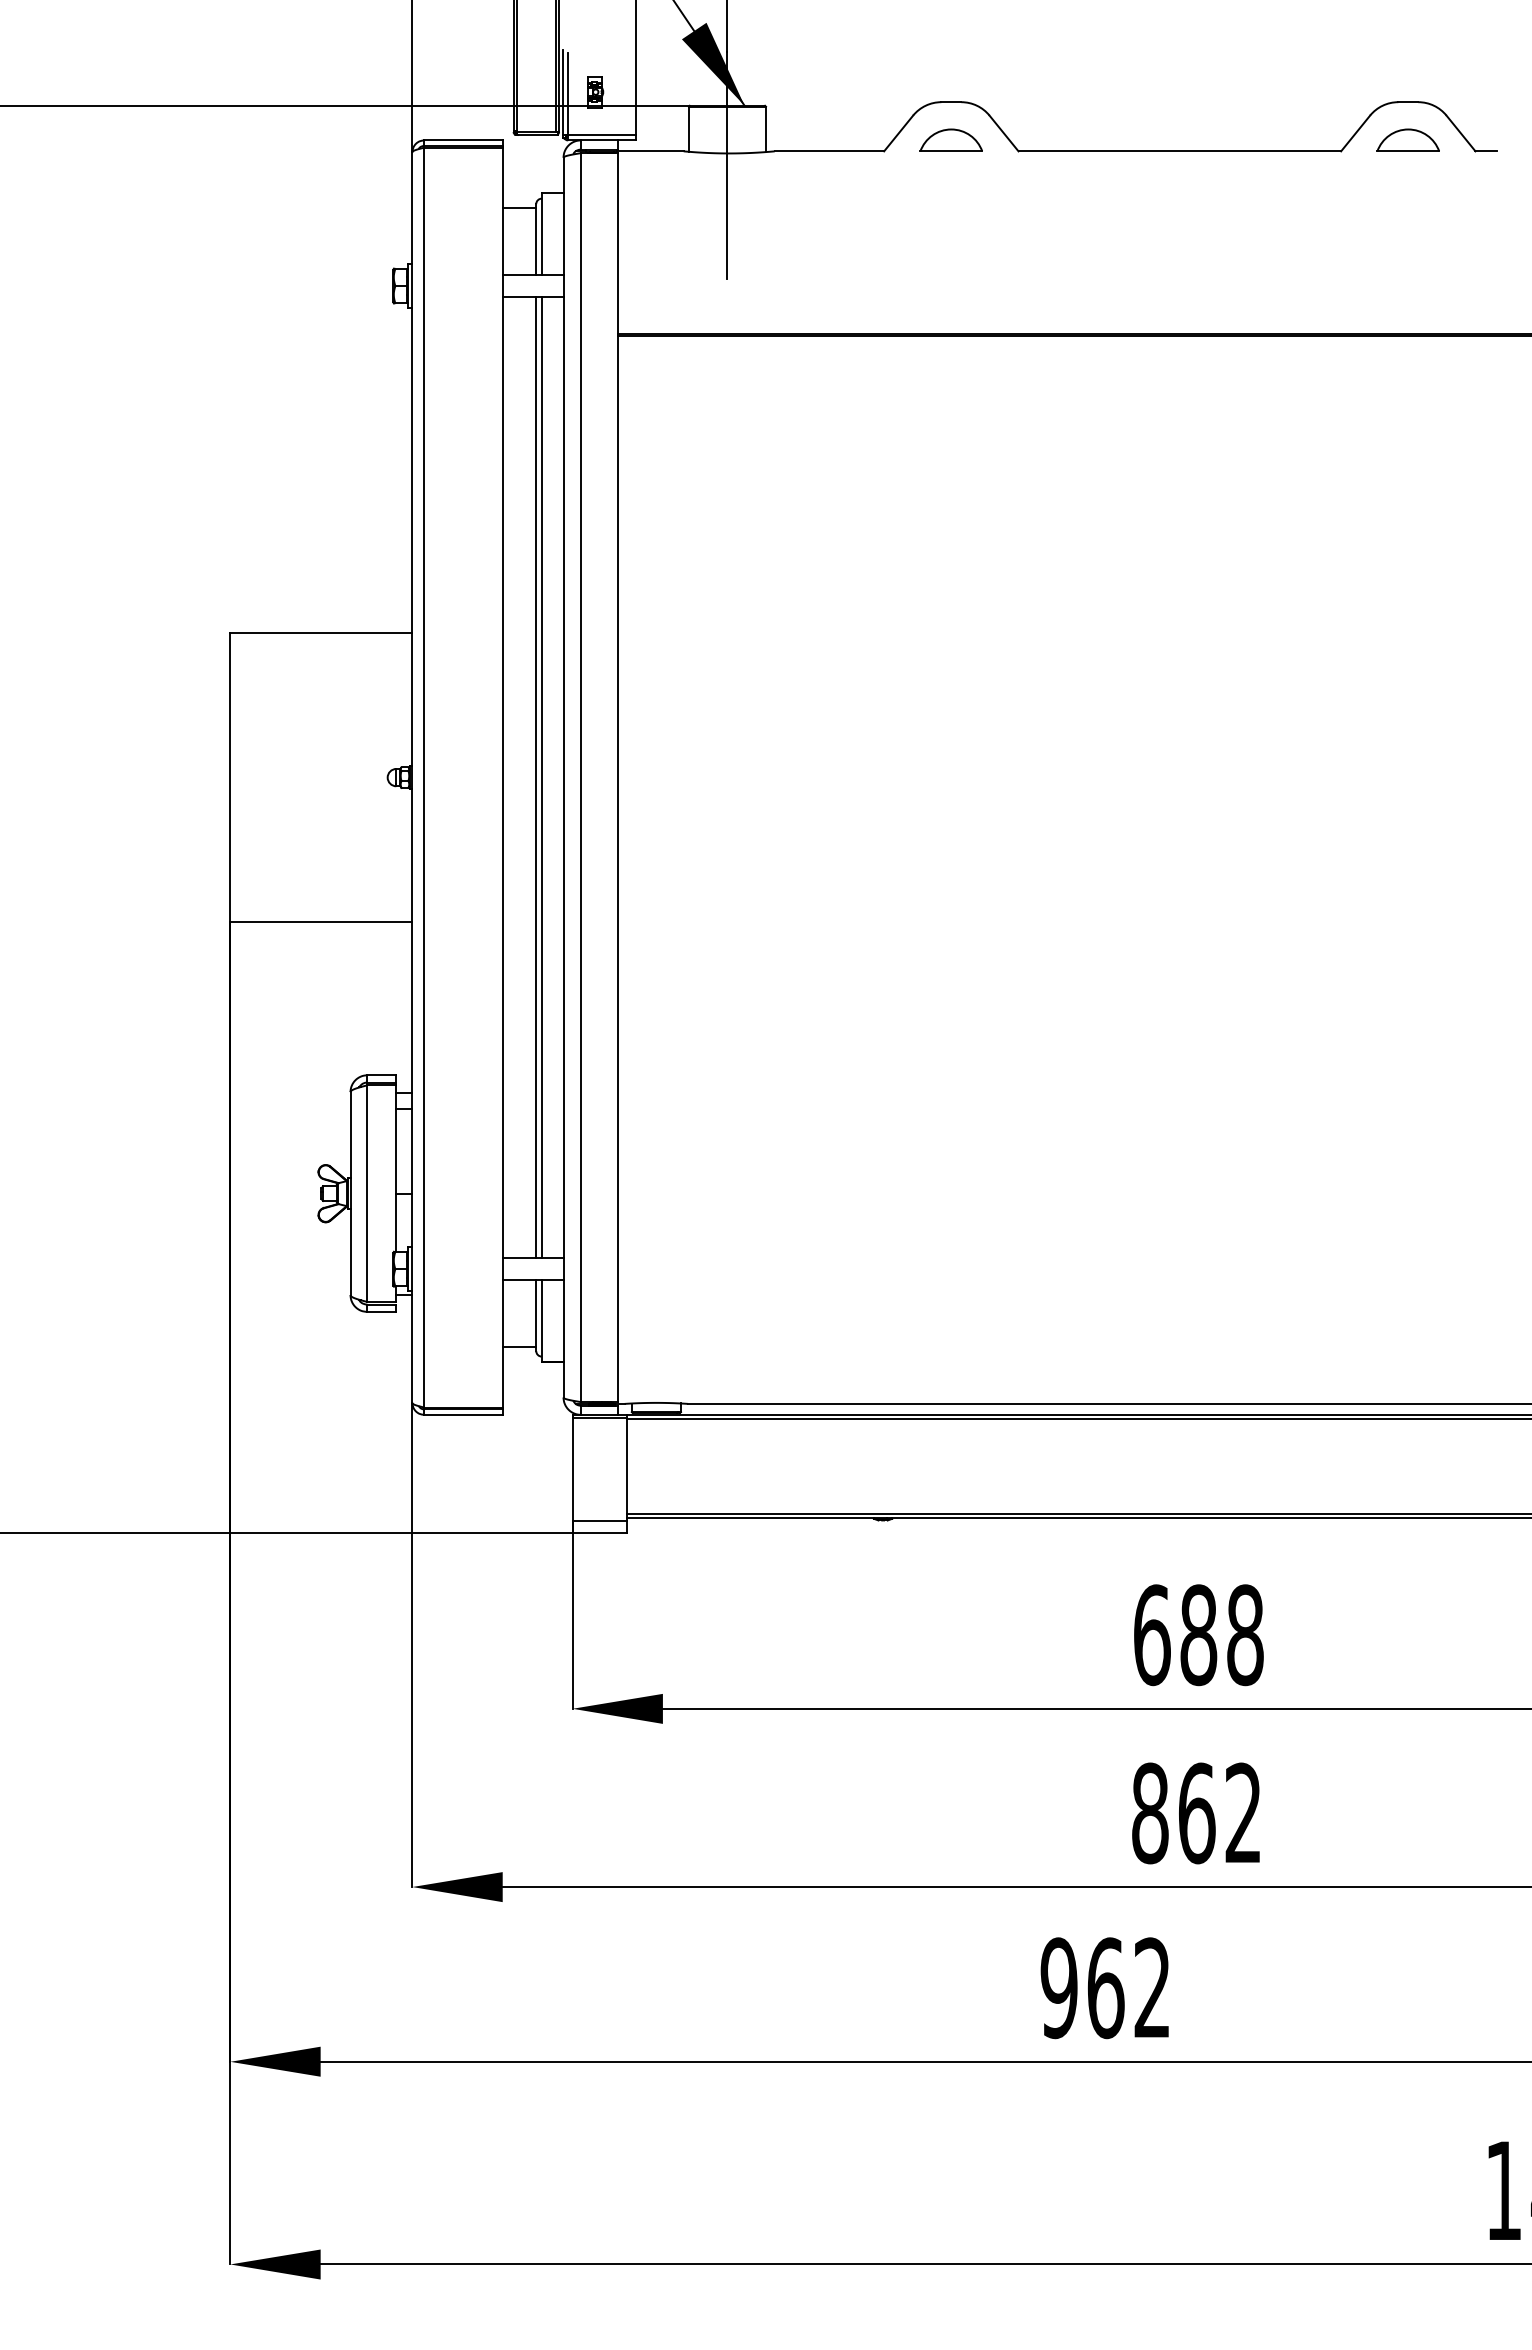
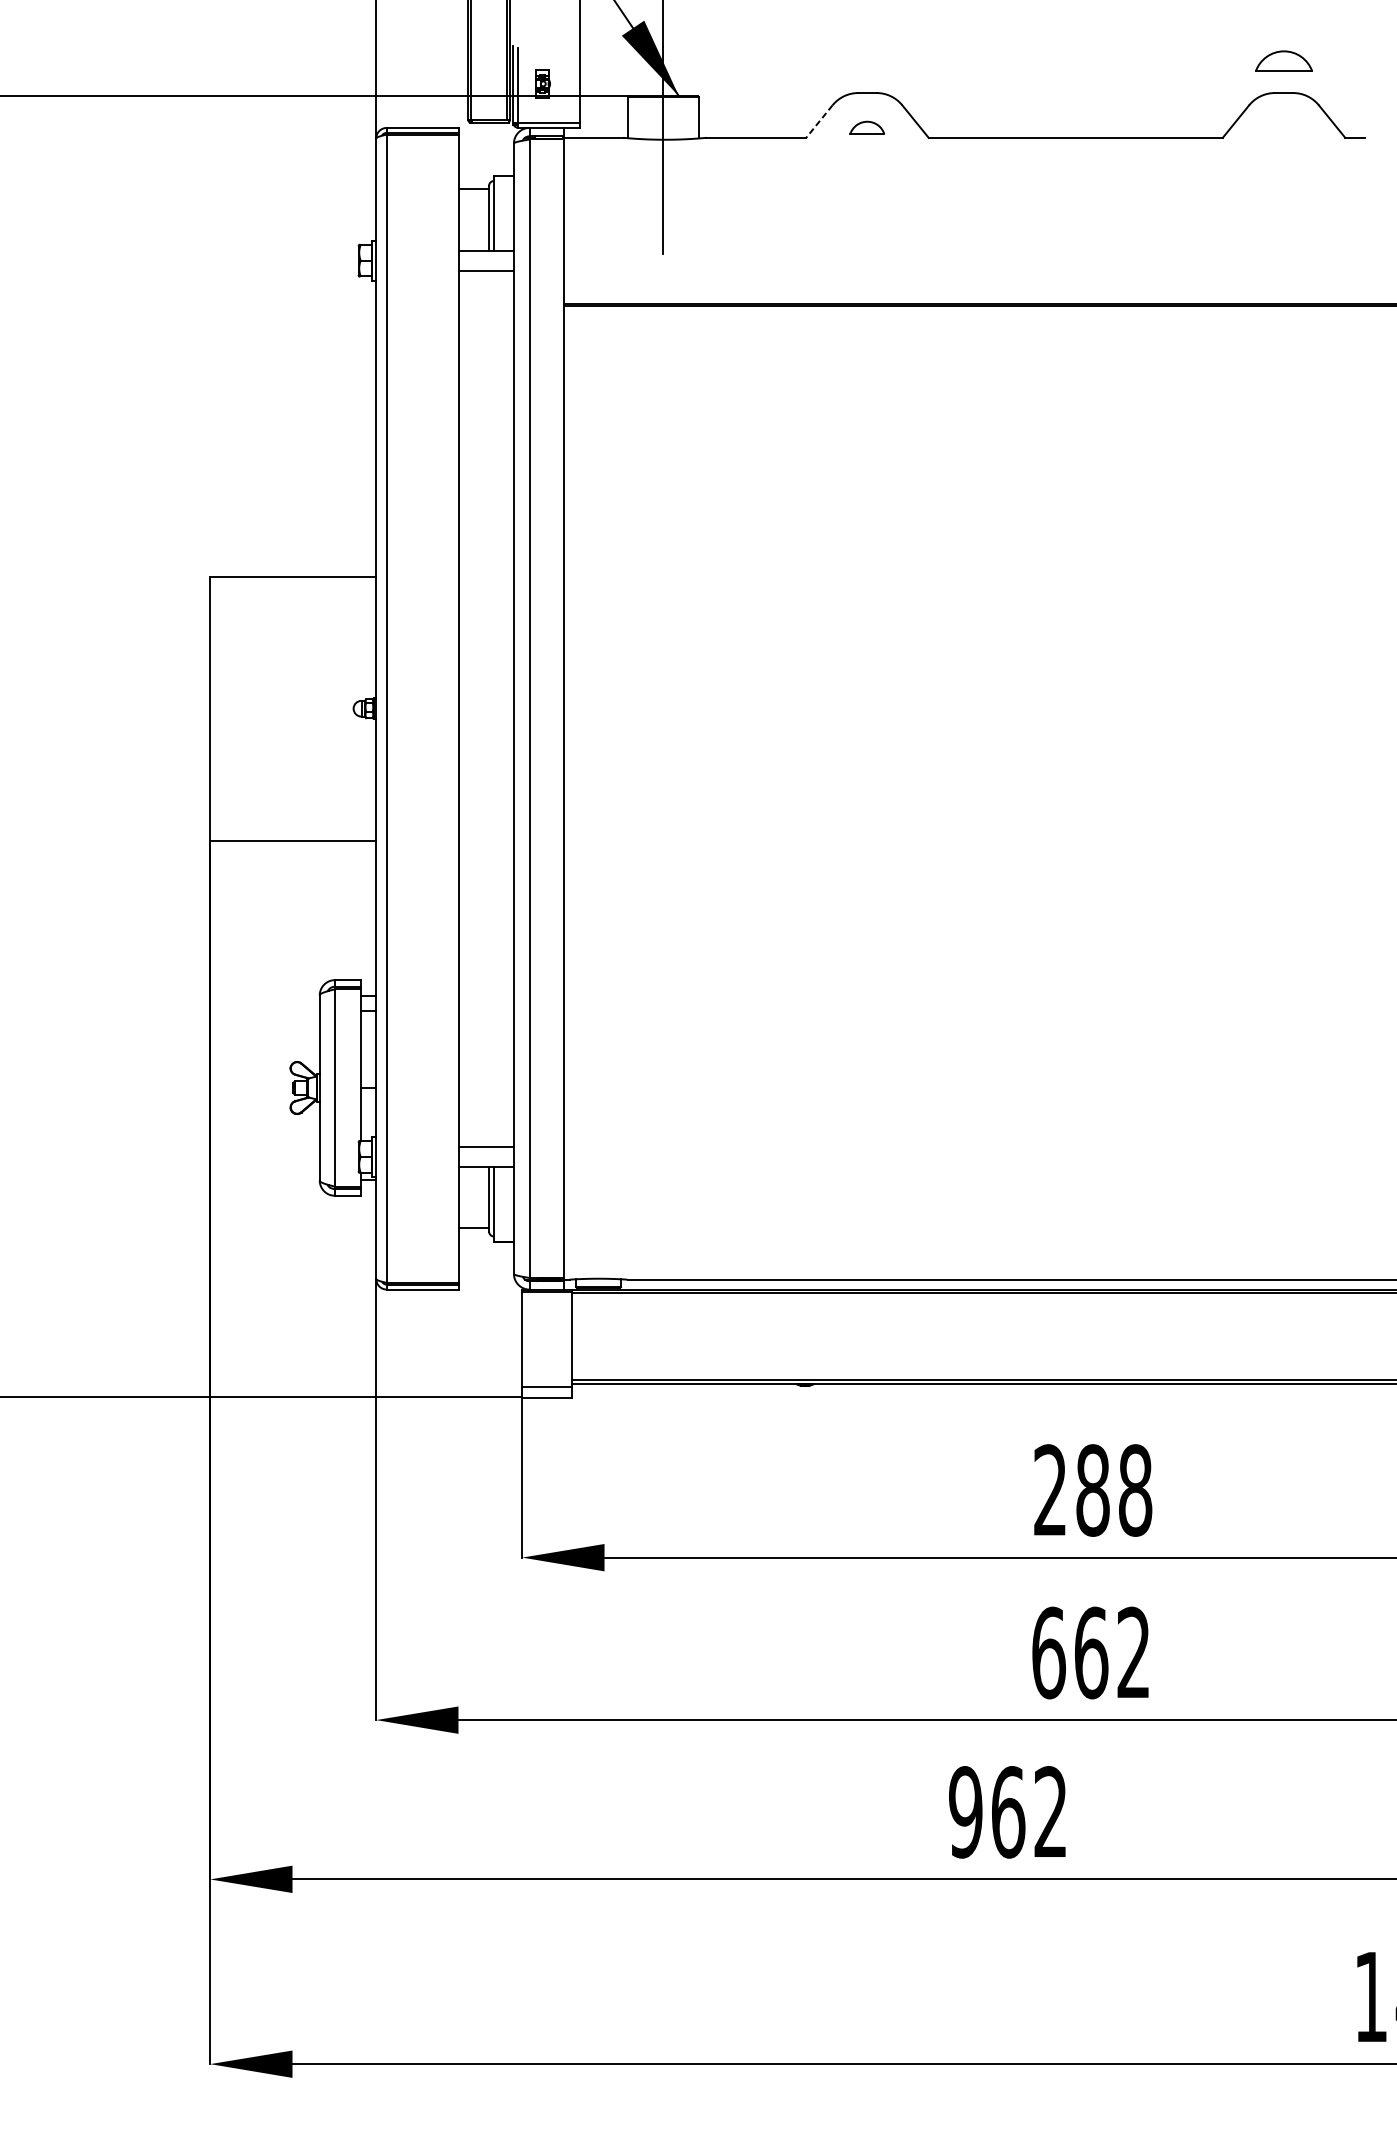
line: (898, 133) -> (819, 121), solid -> dashed
part: (950, 139) -> (866, 127), size x0.6
part: (1407, 139) -> (1283, 60), moved
line: (536, 777) -> (489, 708), removed
line: (541, 777) -> (493, 708), removed
text: (1152, 1635) -> (1050, 1490), 688 -> 288
text: (1150, 1813) -> (1049, 1653), 862 -> 662

